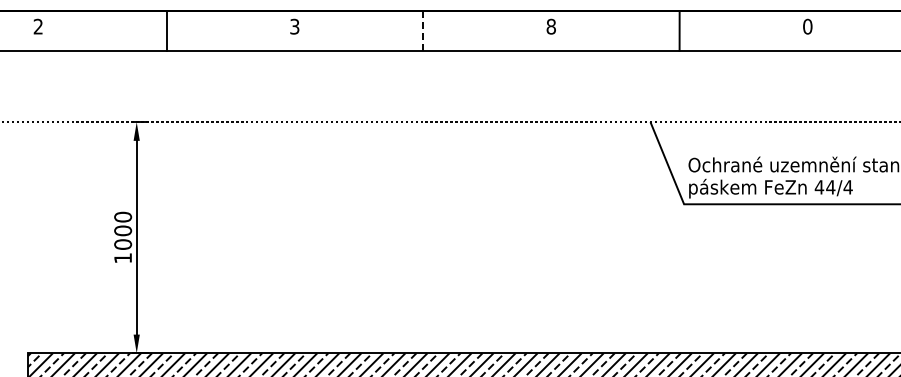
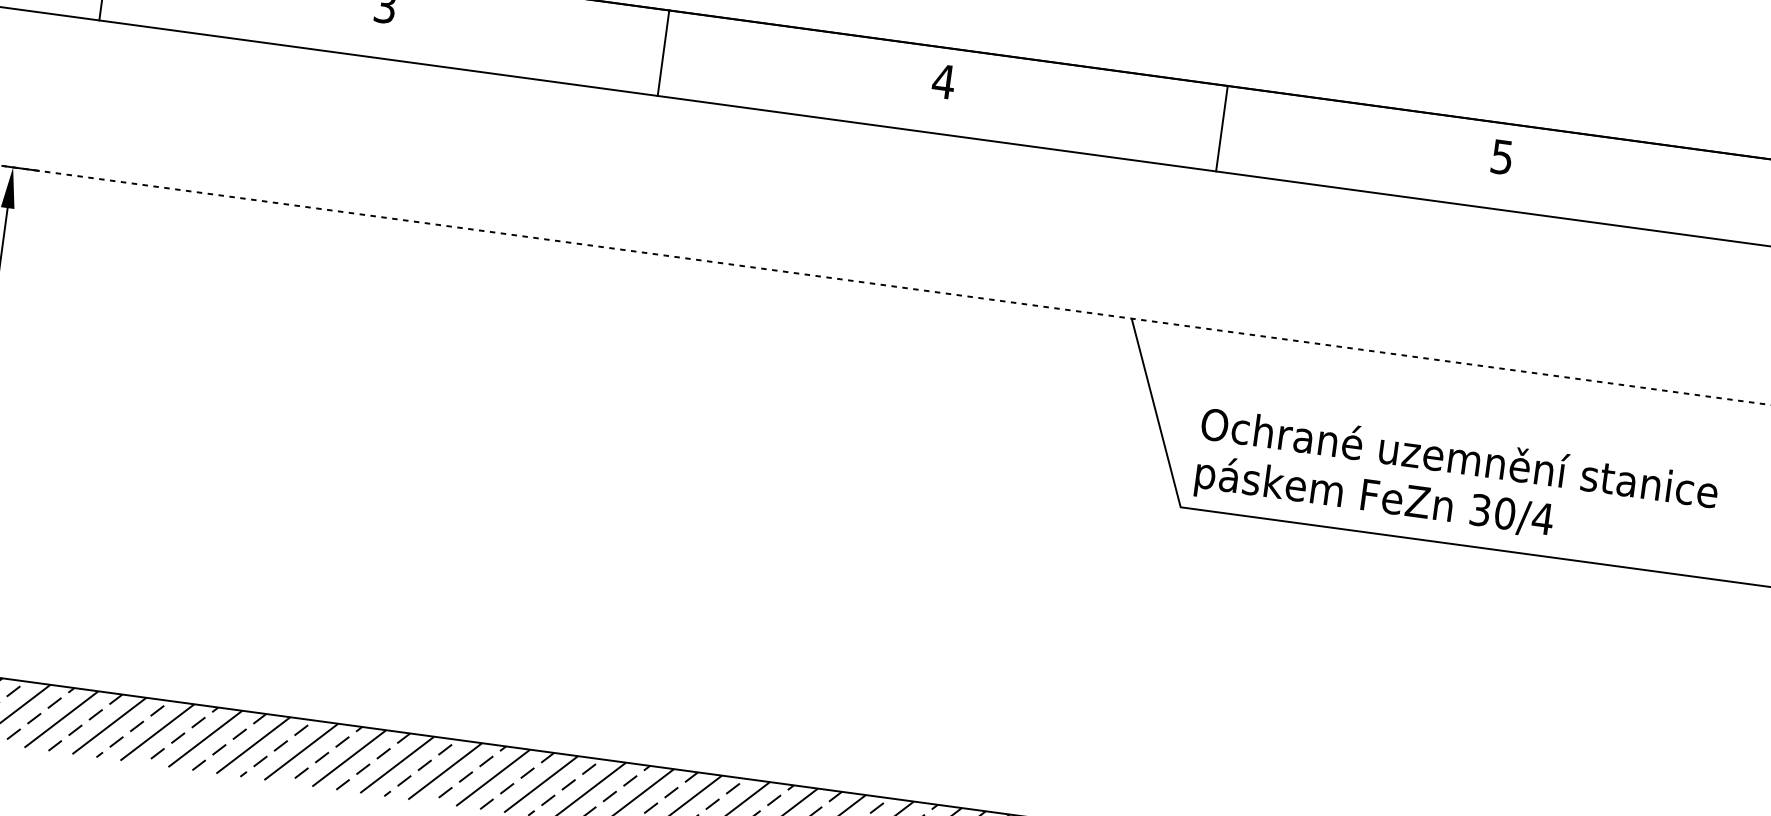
text: (551, 26) -> (944, 81), 8 -> 4
text: (807, 26) -> (1501, 156), 0 -> 5
line: (423, 31) -> (664, 54), dashed -> solid
text: (824, 187) -> (1491, 512), 44/4 -> 30/4

